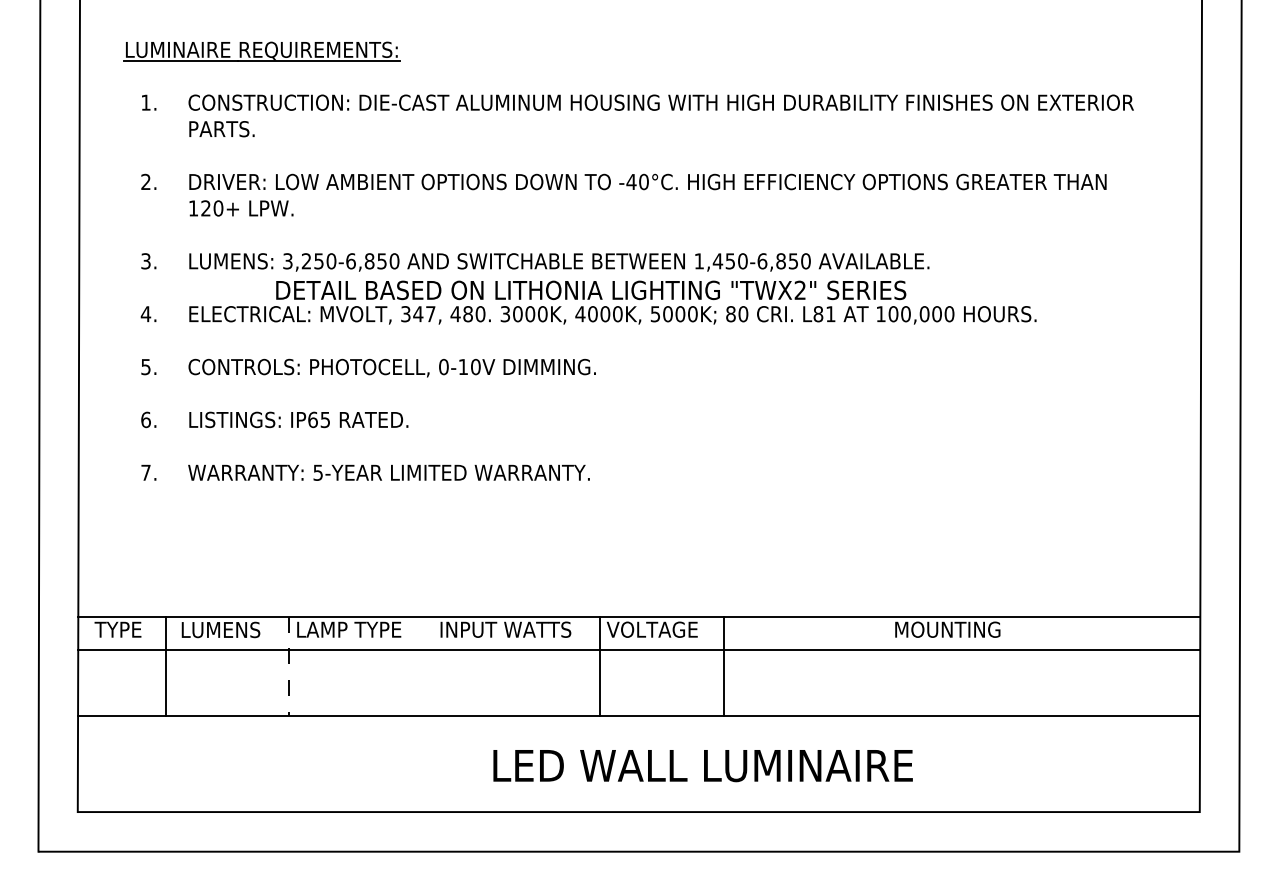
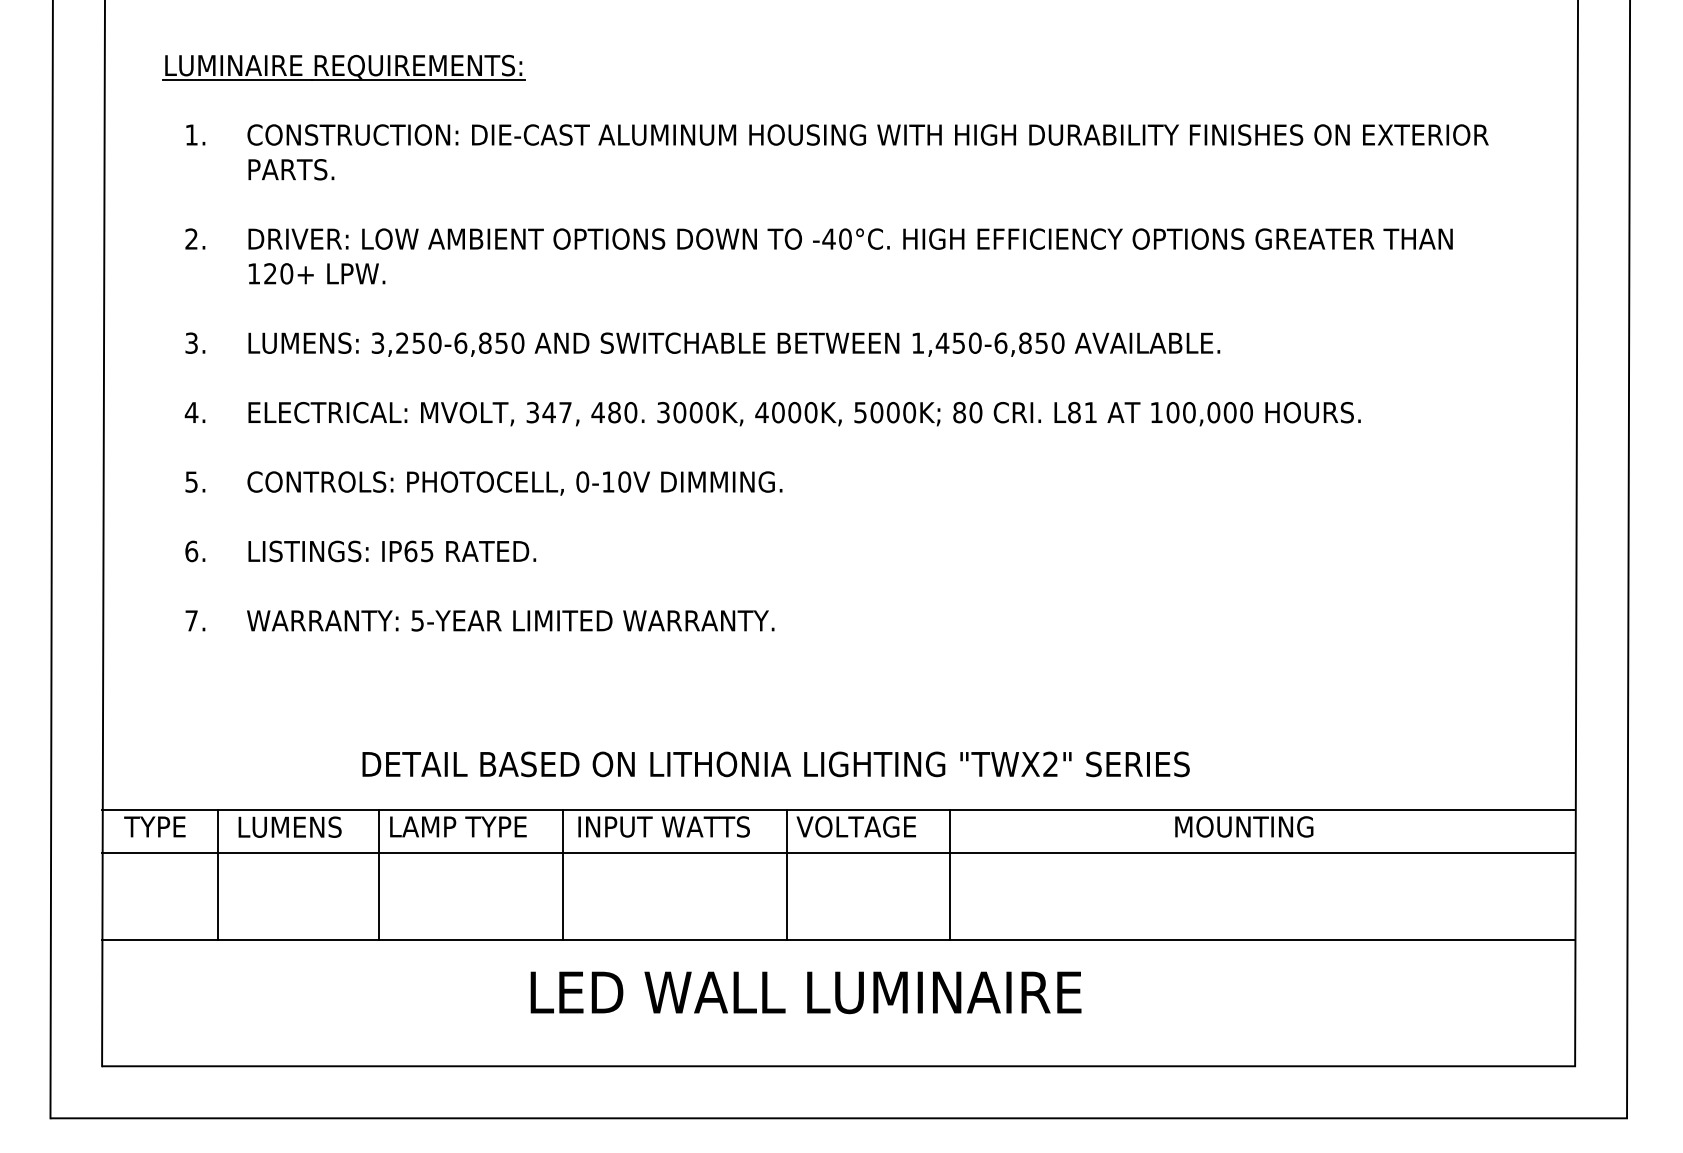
text: (590, 290) -> (775, 764), moved
line: (289, 665) -> (379, 874), dashed -> solid
line: (428, 665) -> (562, 874), added
text: (702, 765) -> (805, 992), moved

